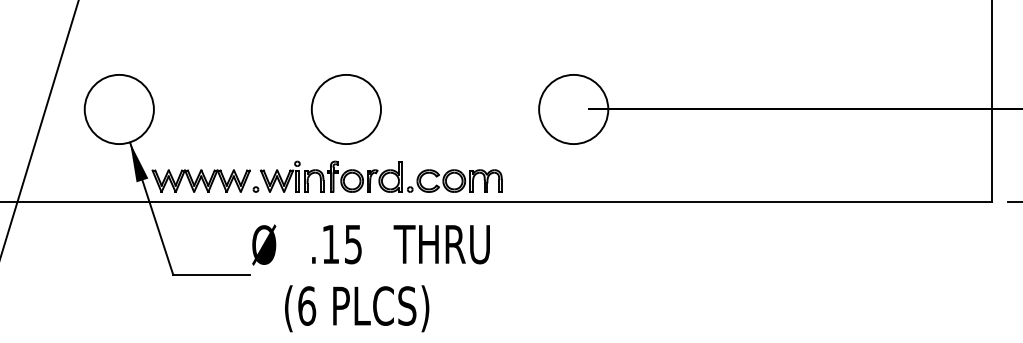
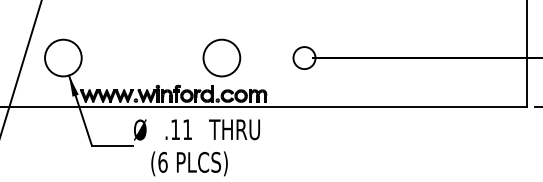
circle: (345, 108) -> (221, 57), moved
circle: (573, 108) -> (304, 57), size x0.6
text: (353, 244) -> (187, 129), .15 -> .11

